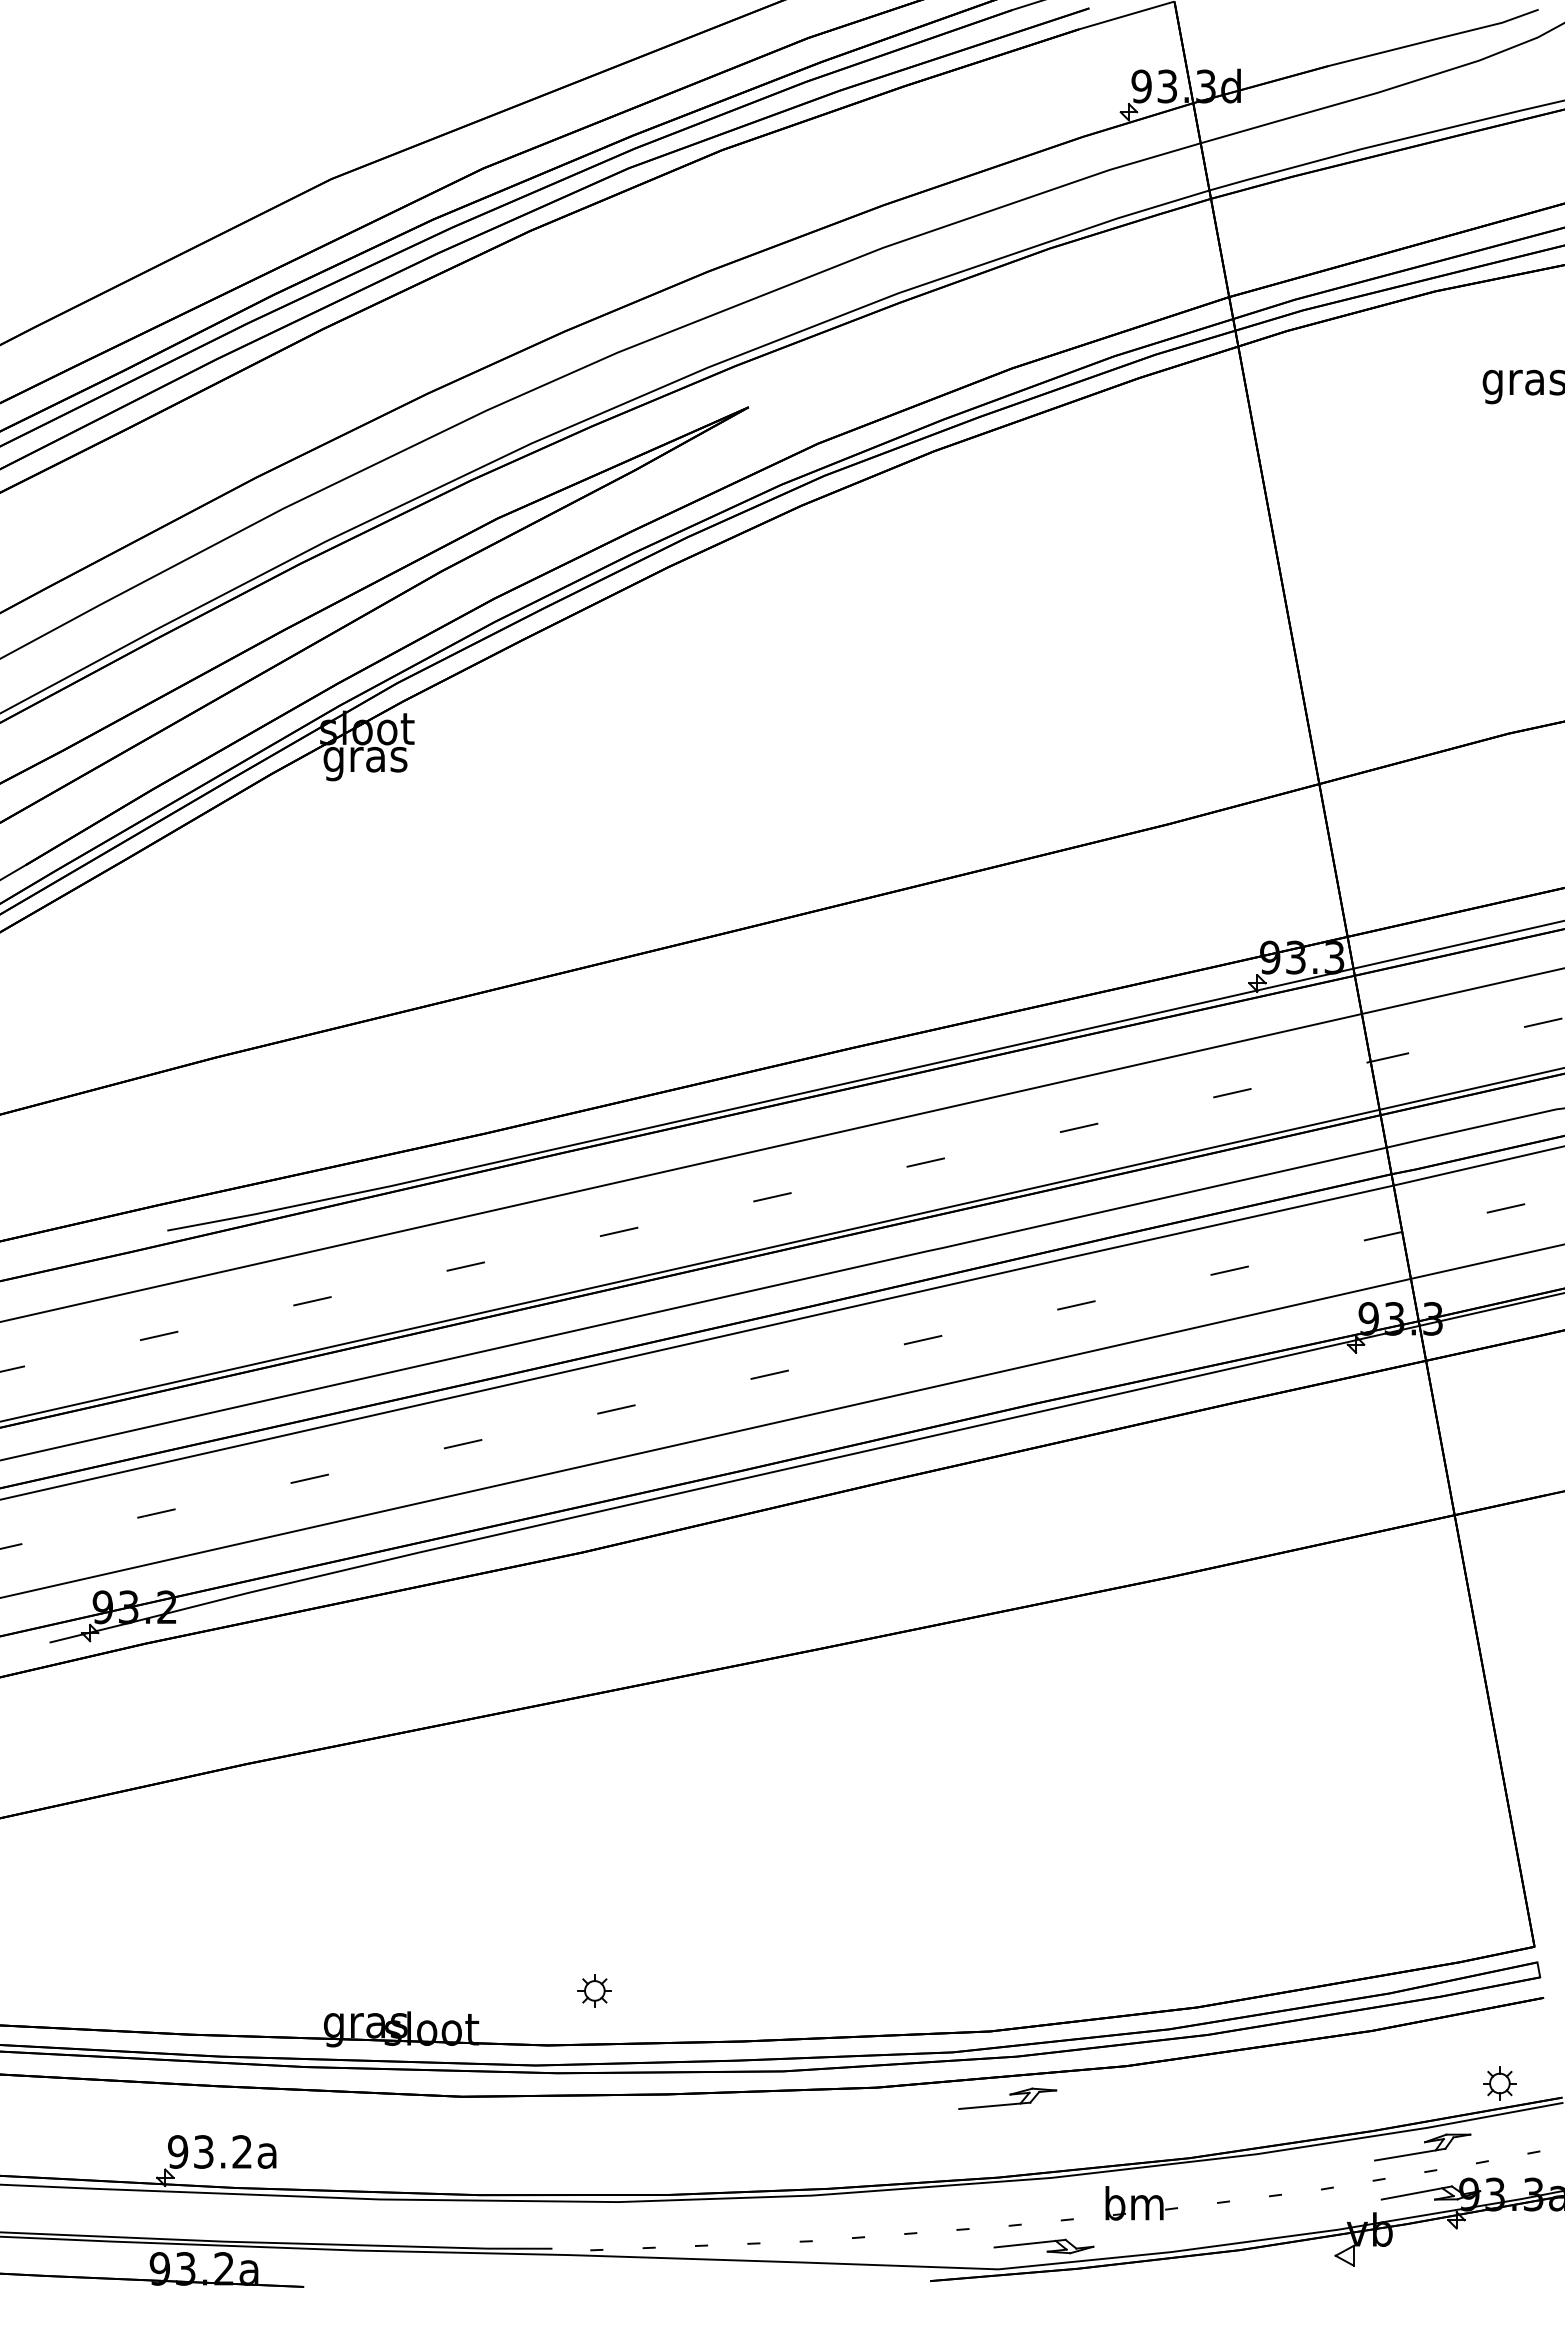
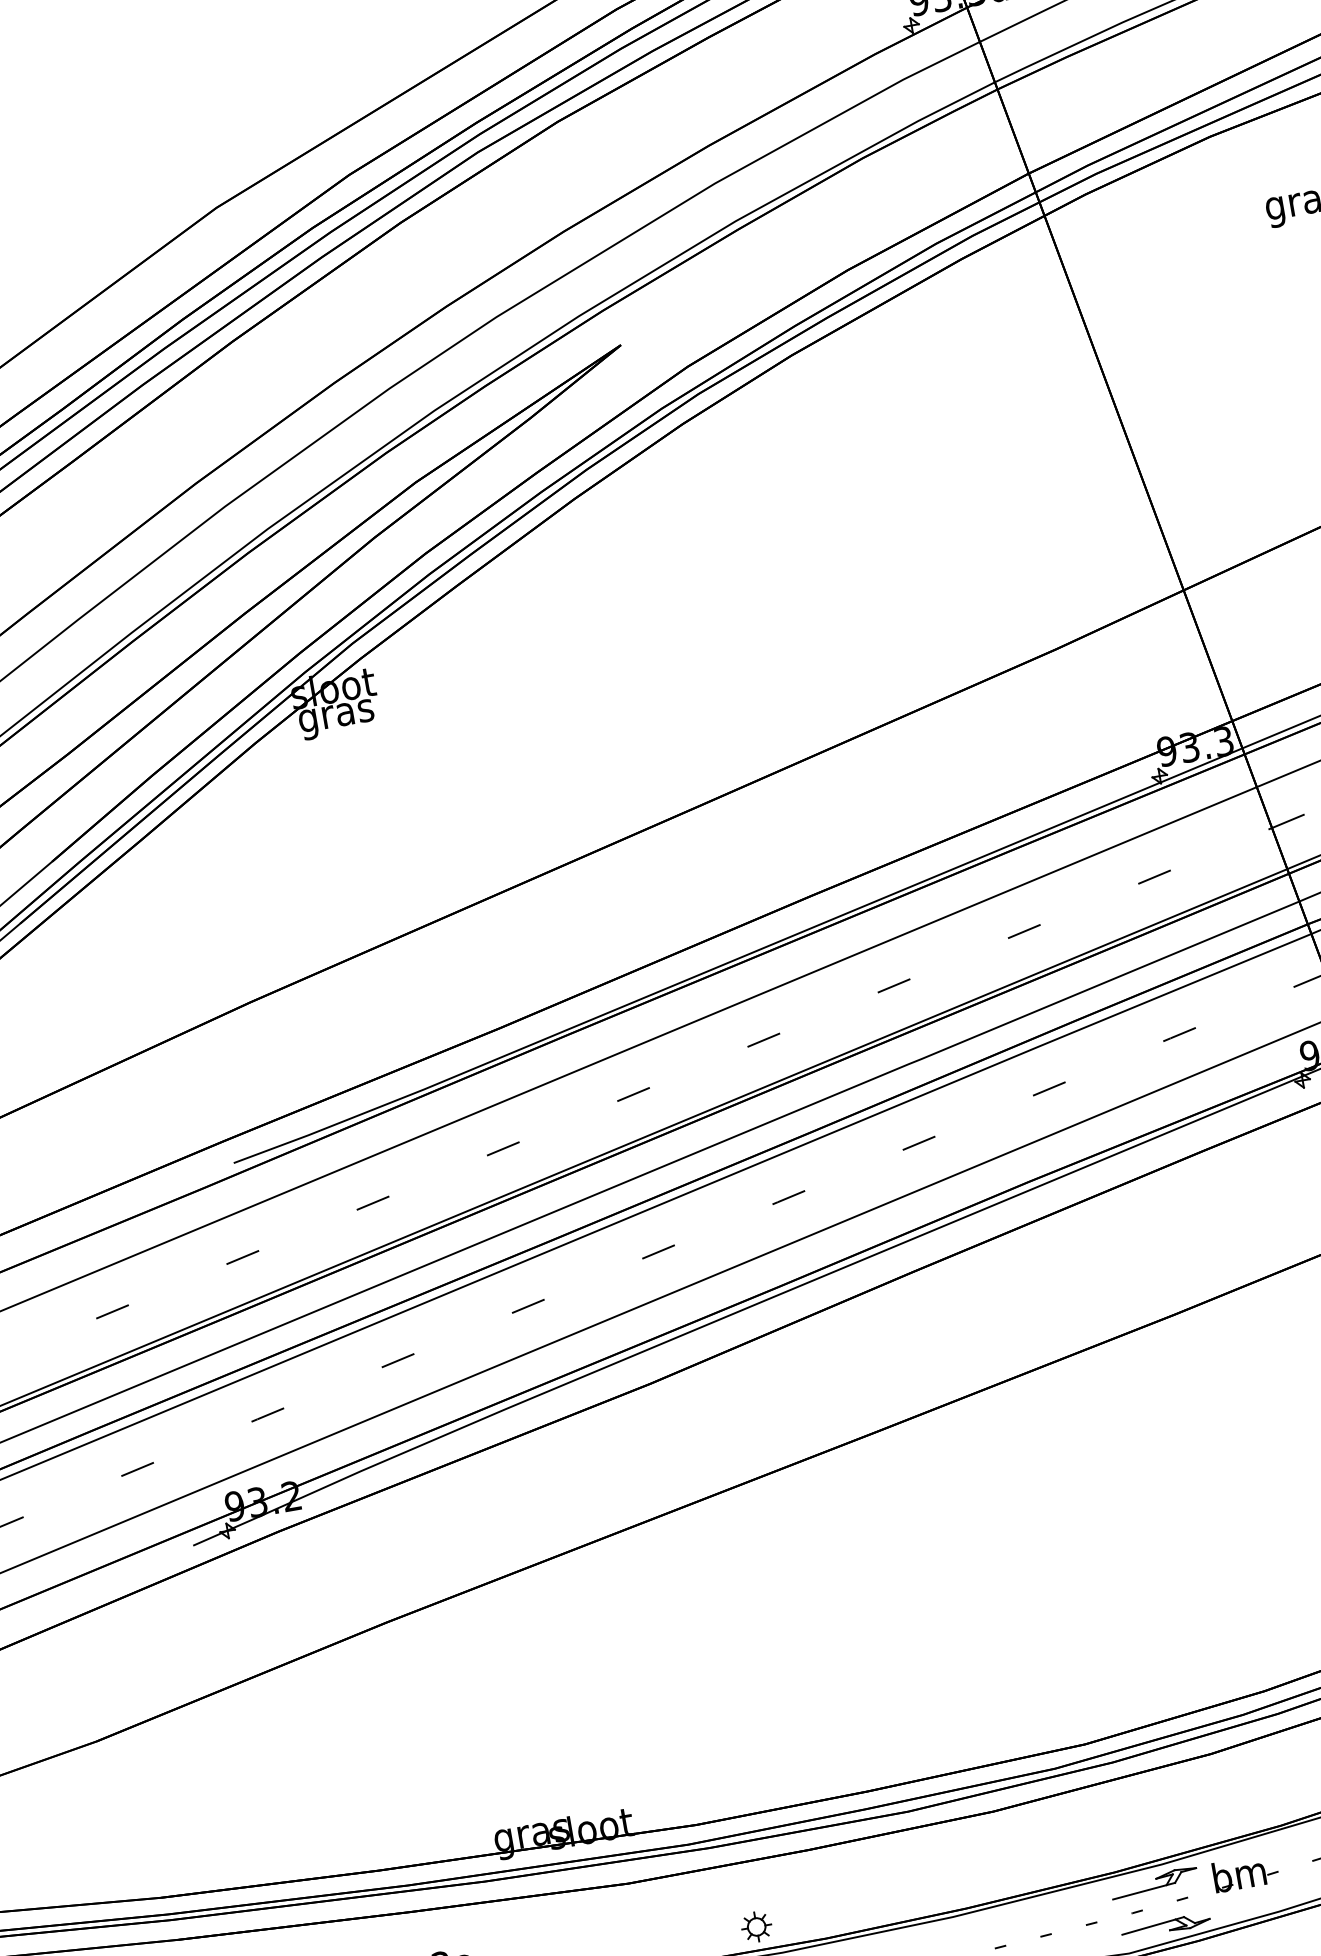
part: (594, 1990) -> (756, 1926), moved
part: (1007, 2098) -> (1154, 1882), moved

